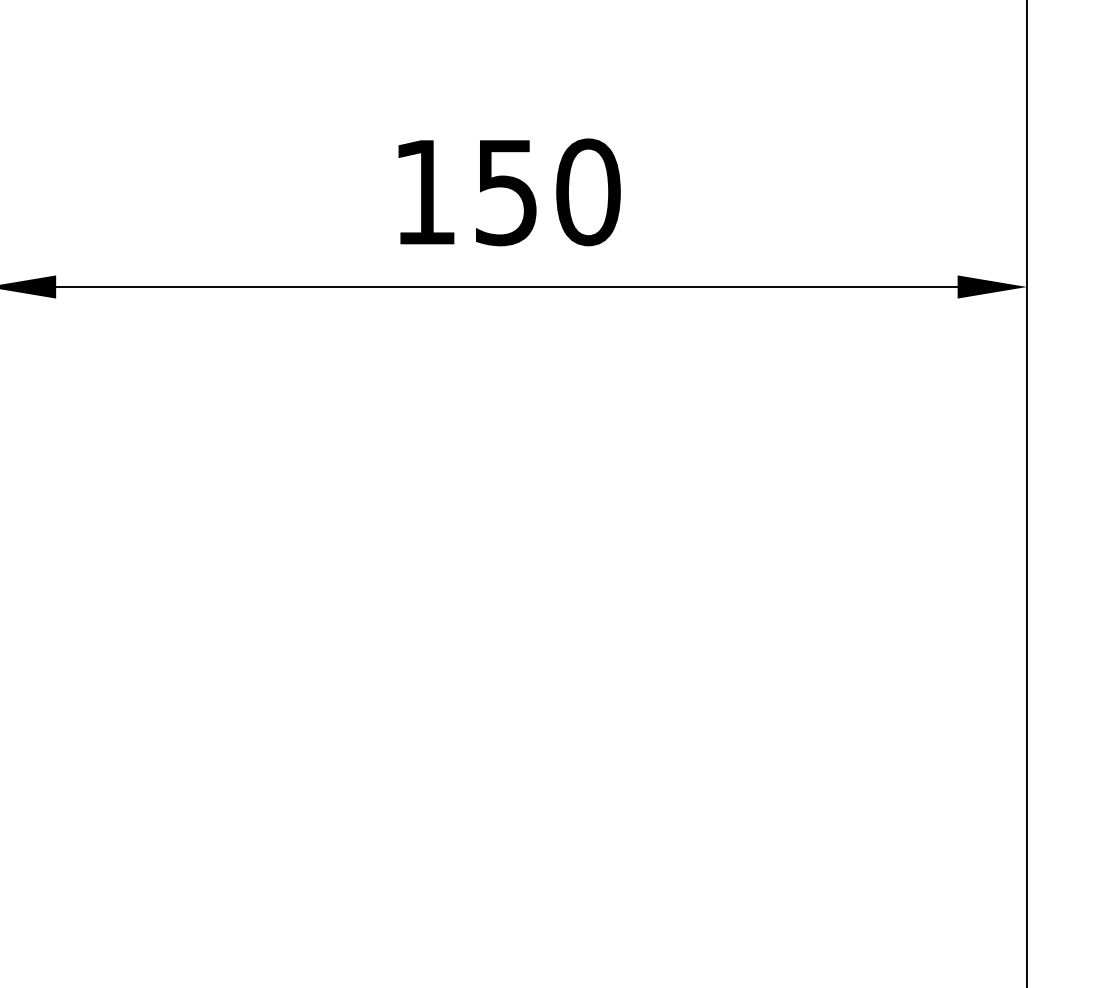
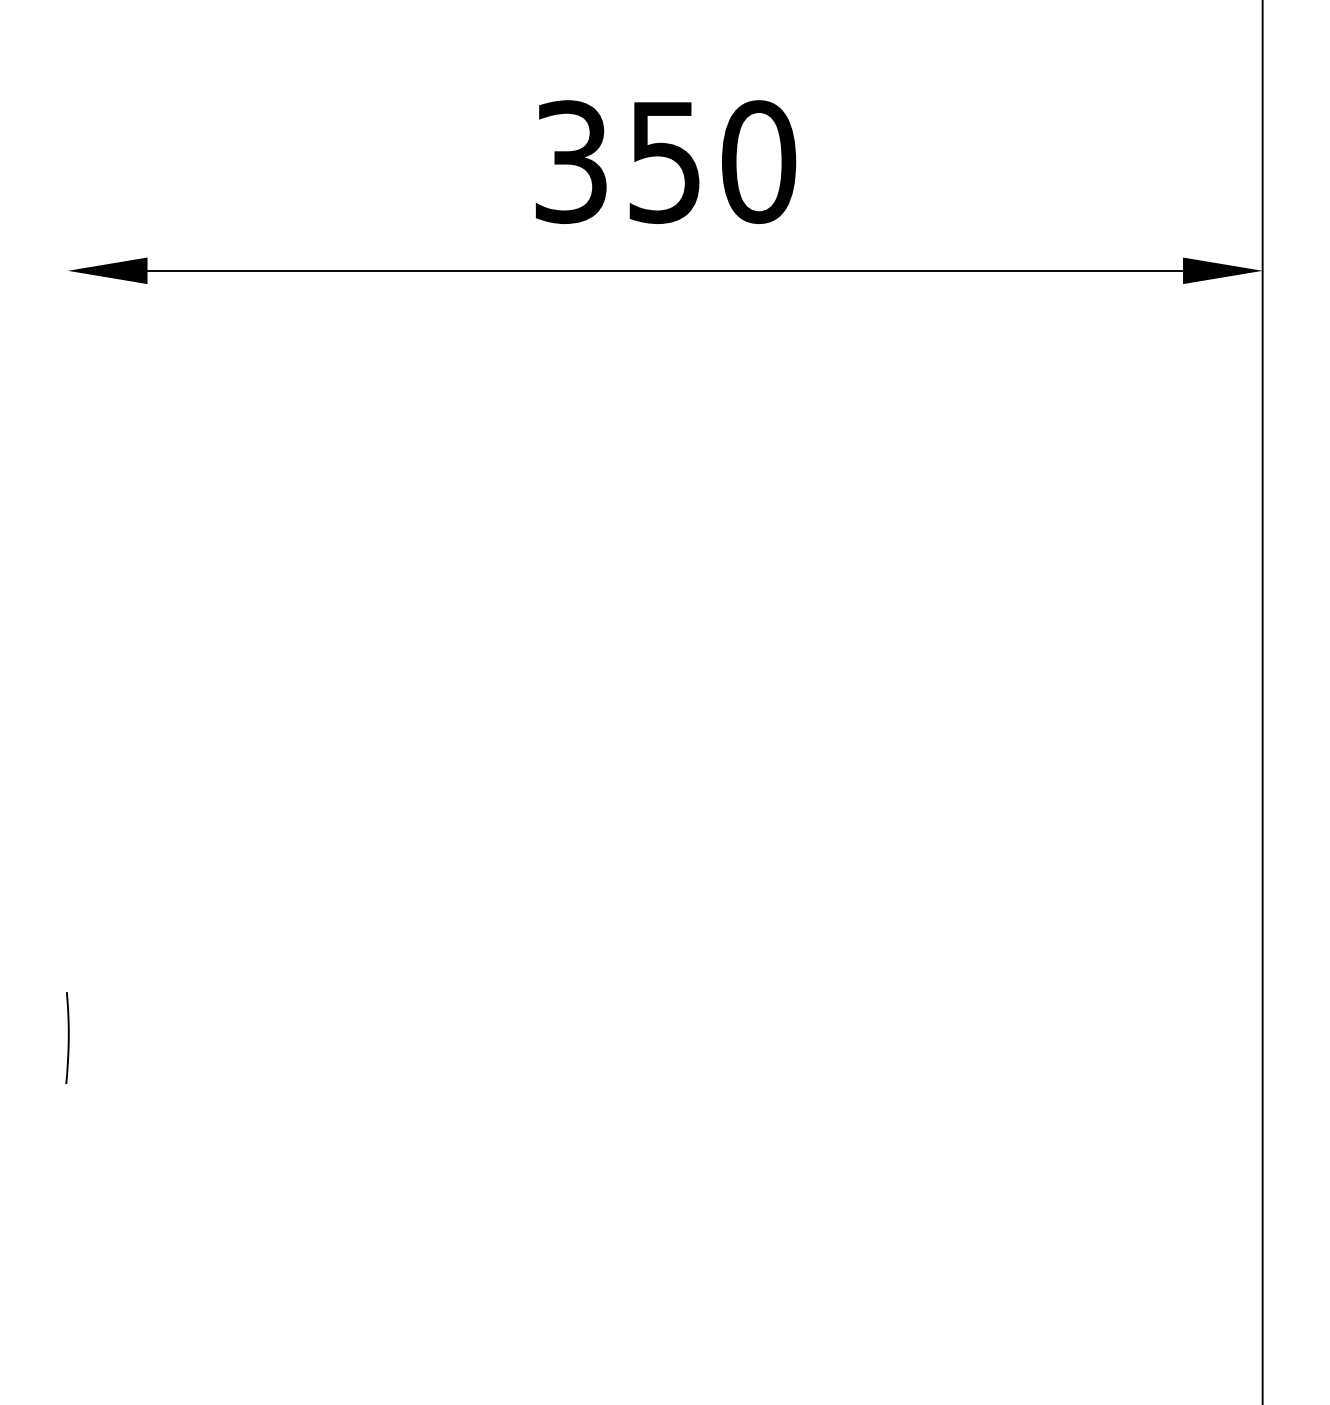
text: (424, 191) -> (570, 161), 150 -> 350

